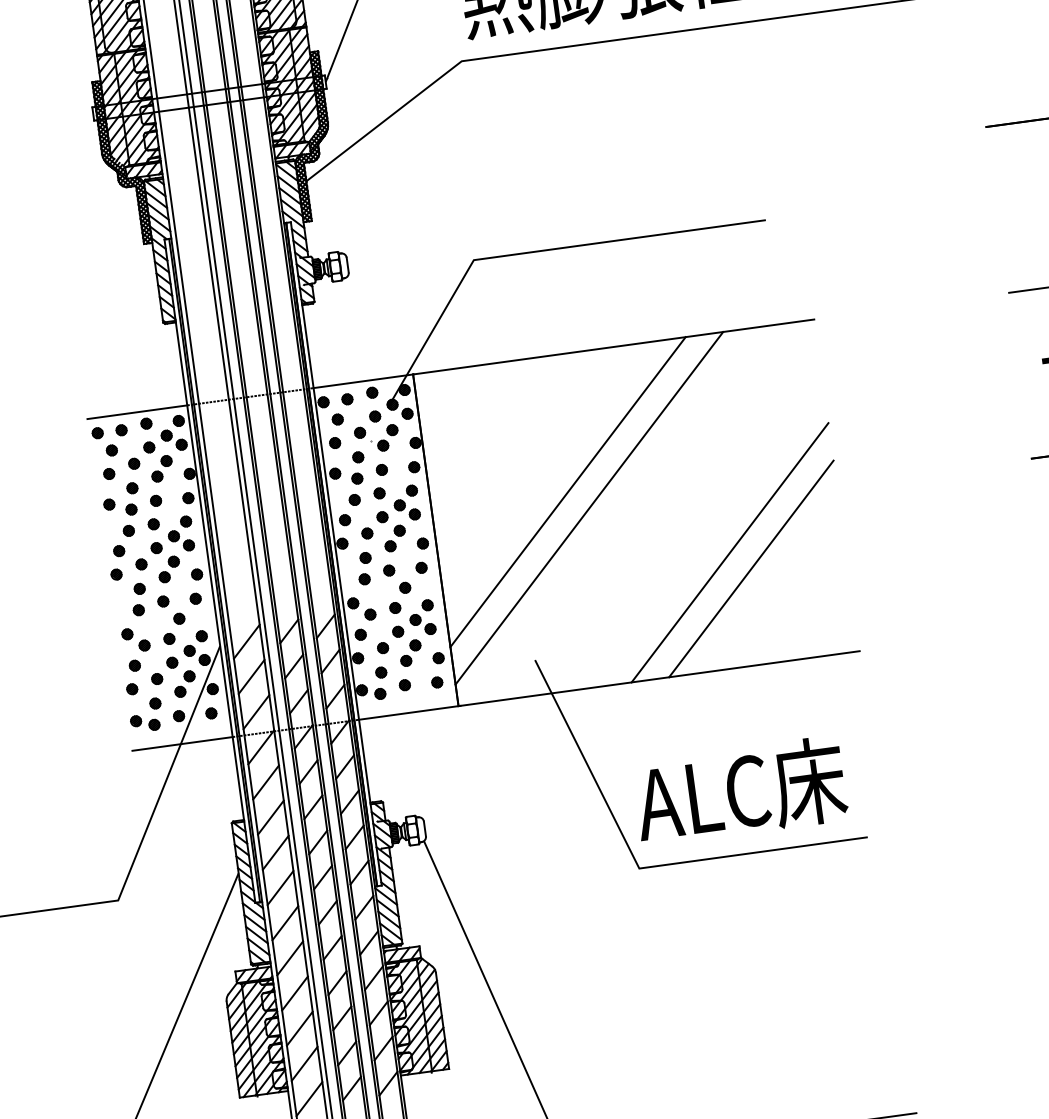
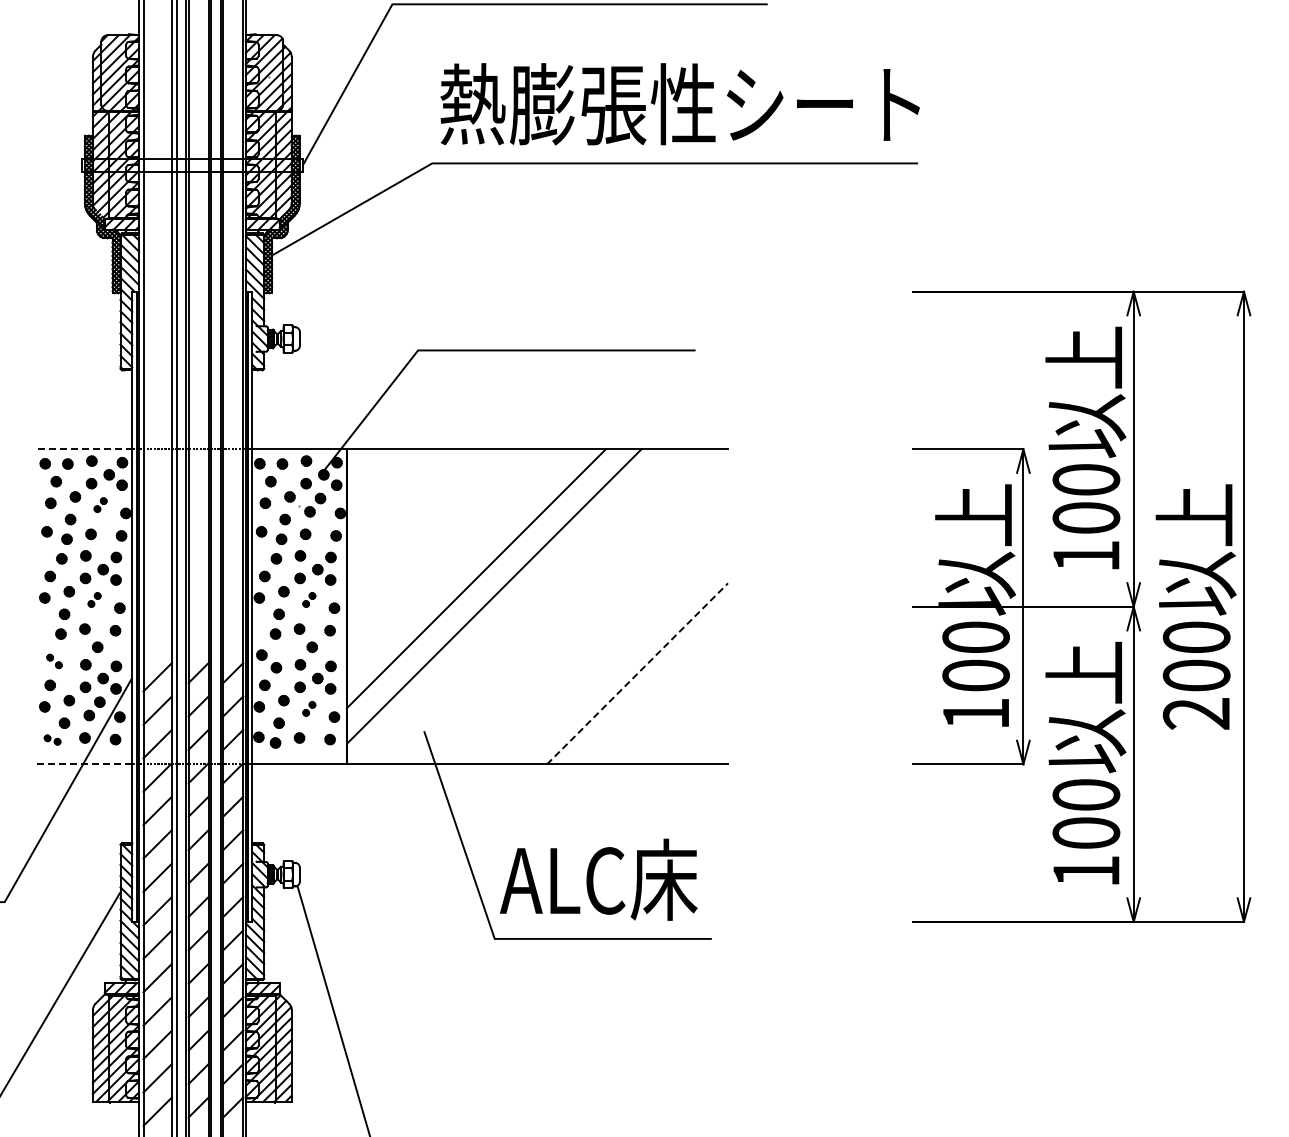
line: (138, 412) -> (85, 449), solid -> dashed
part: (161, 468) -> (100, 504), size x0.6
part: (395, 537) -> (309, 599), size x0.6
line: (729, 552) -> (619, 655), removed
part: (169, 568) -> (94, 599), size x0.6
line: (751, 568) -> (637, 673), solid -> dashed
part: (135, 640) -> (54, 661), size x0.6
part: (411, 652) -> (309, 708), size x0.6
part: (145, 722) -> (52, 739), size x0.6
line: (182, 744) -> (84, 764), solid -> dashed

